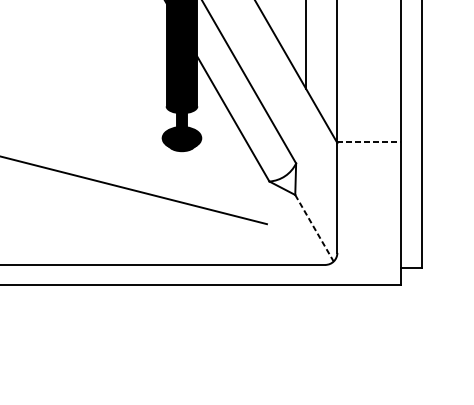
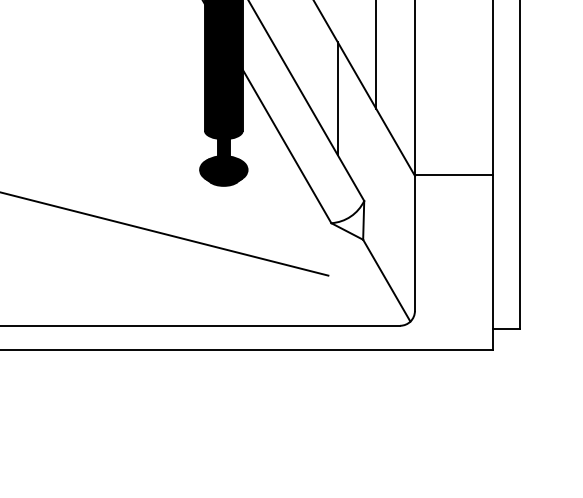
line: (274, 80) -> (337, 98), added
line: (368, 141) -> (453, 174), dashed -> solid
line: (315, 228) -> (387, 281), dashed -> solid

